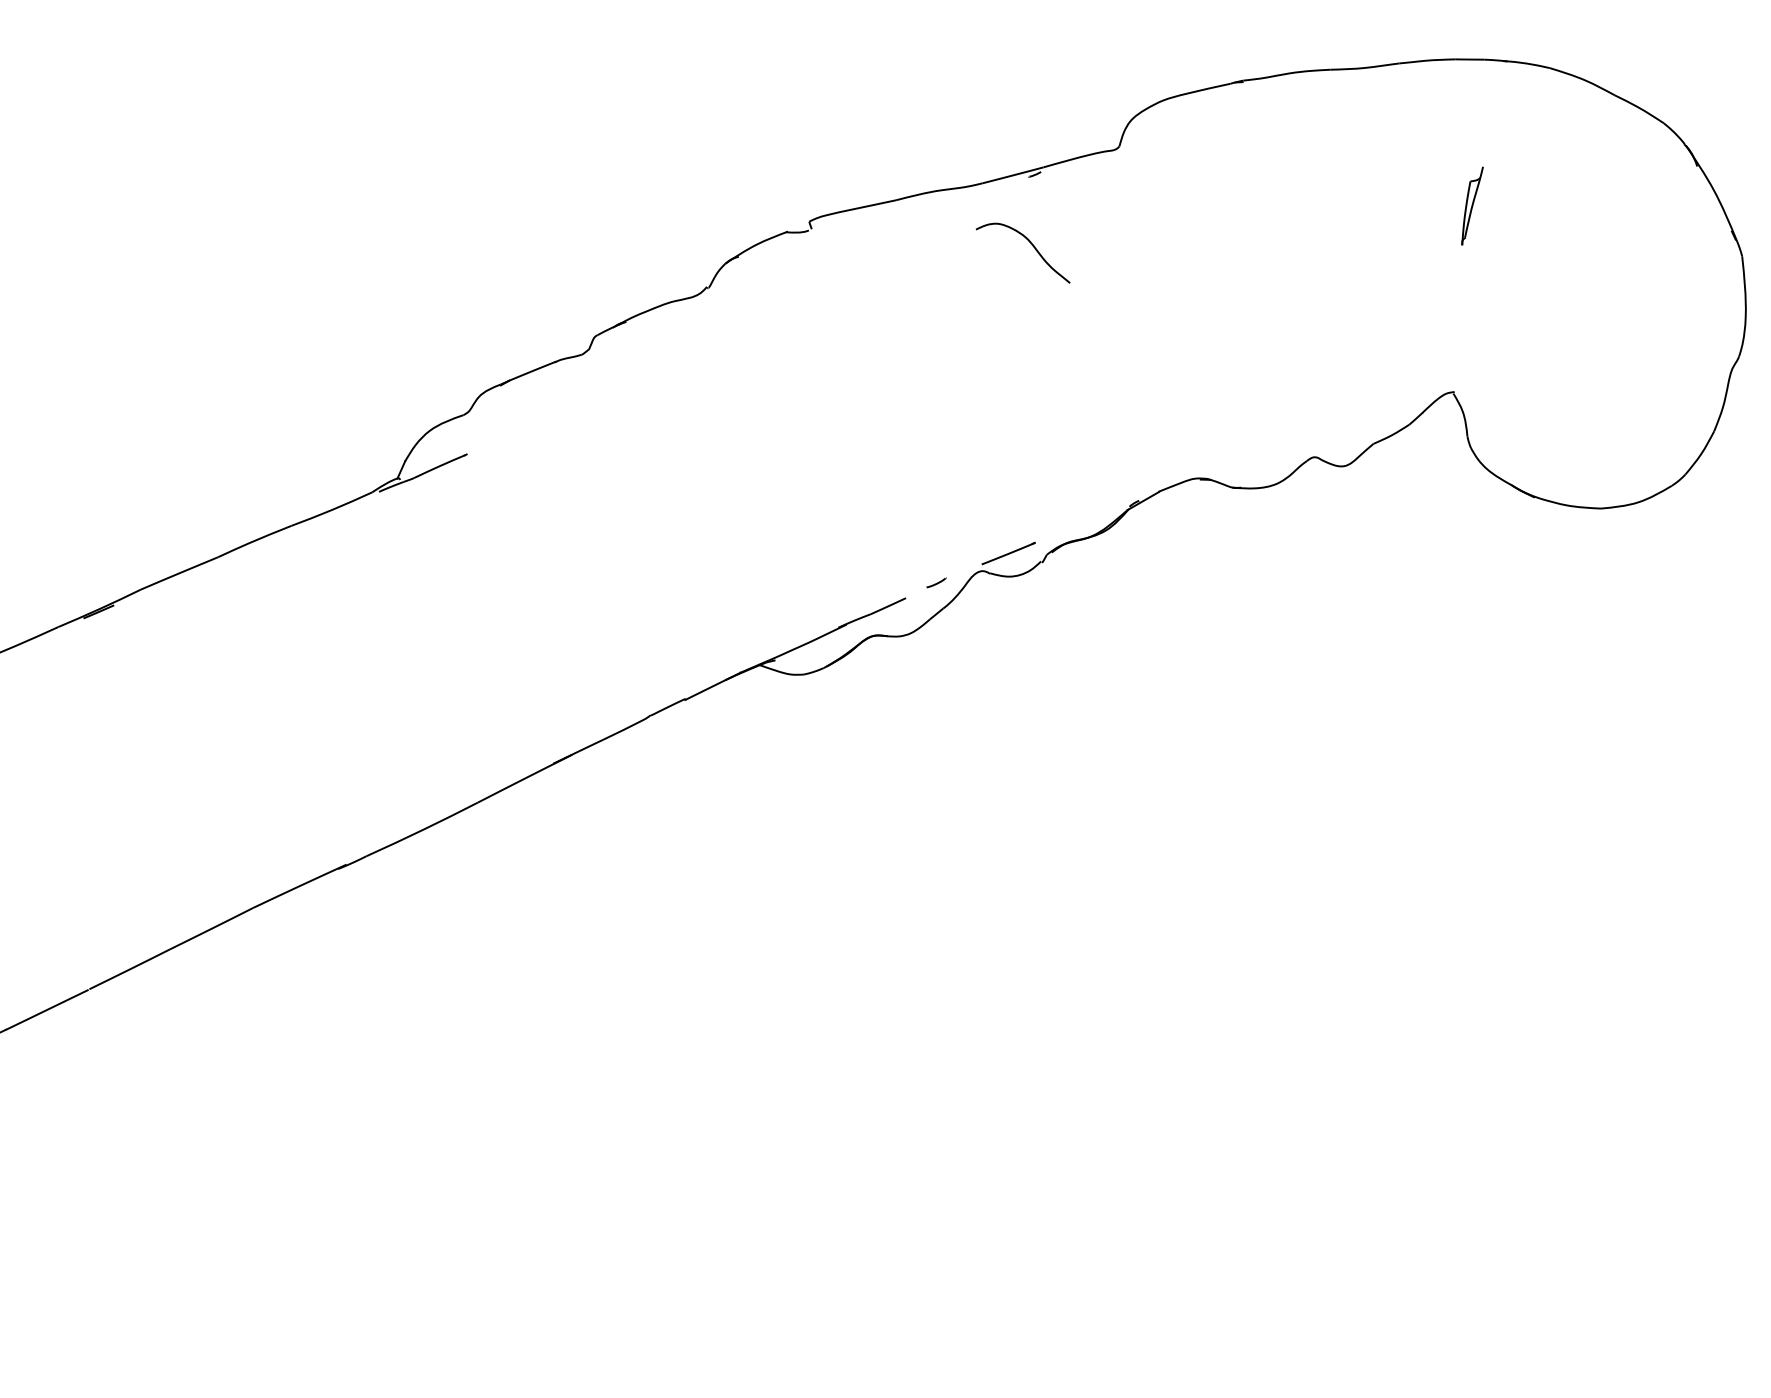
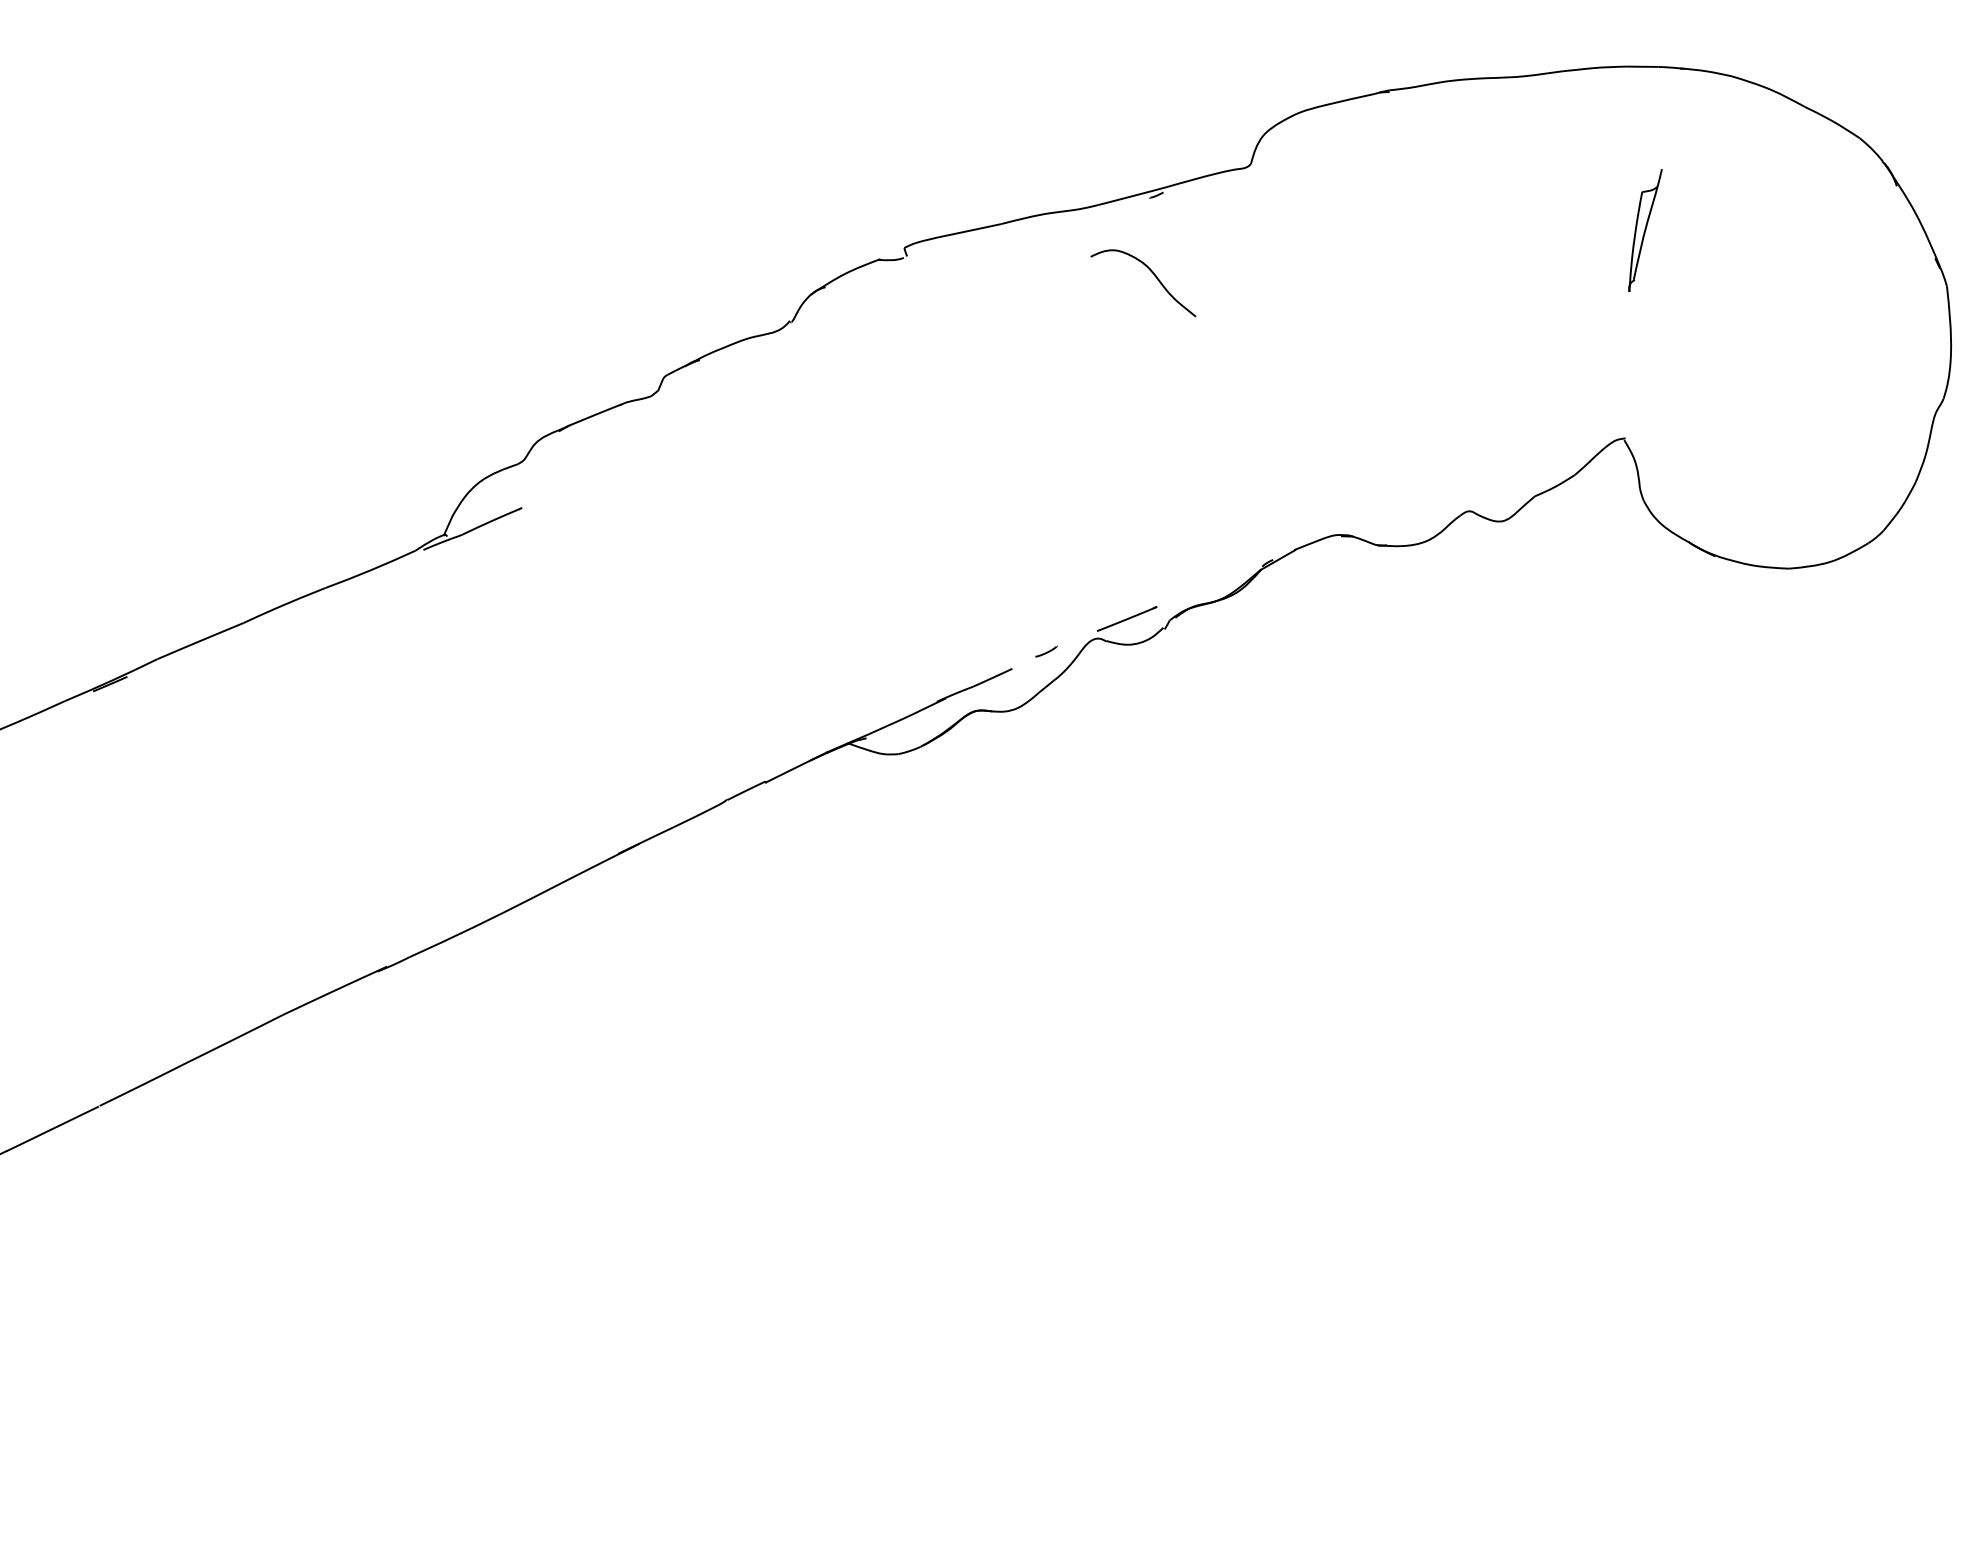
part: (1472, 206) -> (1645, 230), size x1.4

